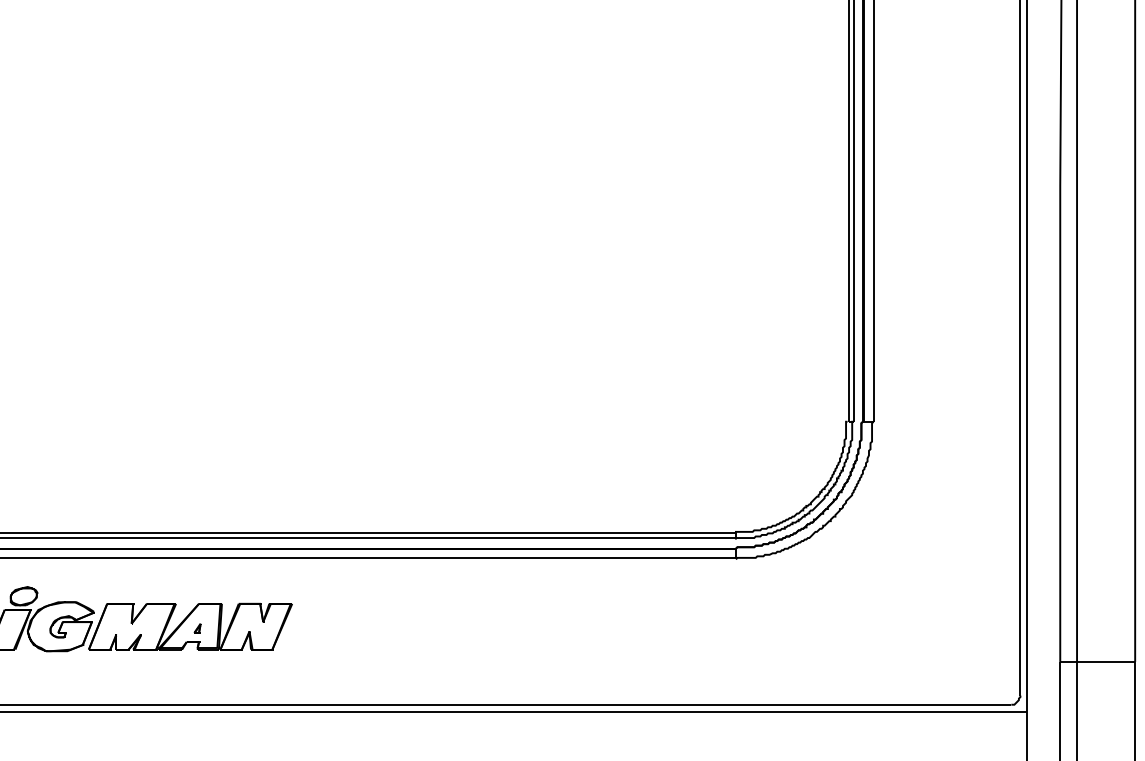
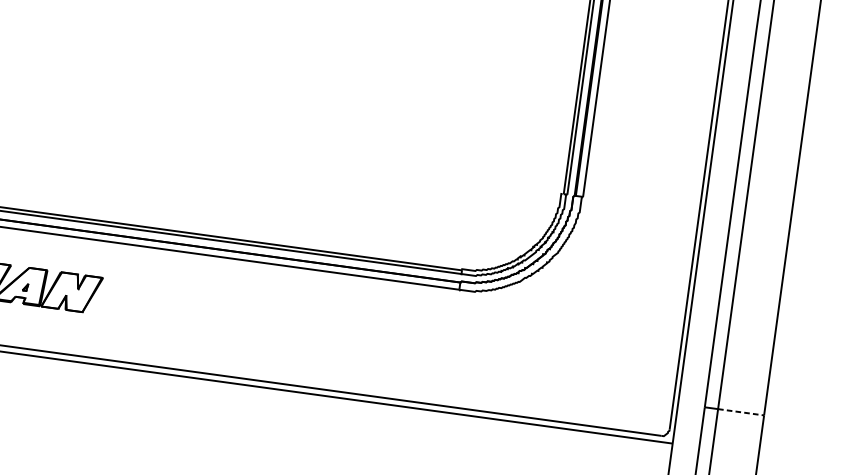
line: (1106, 661) -> (741, 411), solid -> dashed

